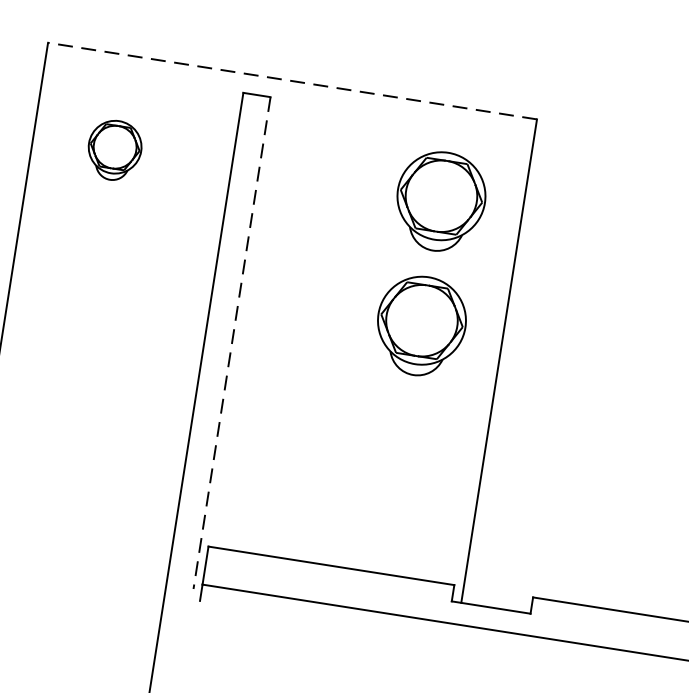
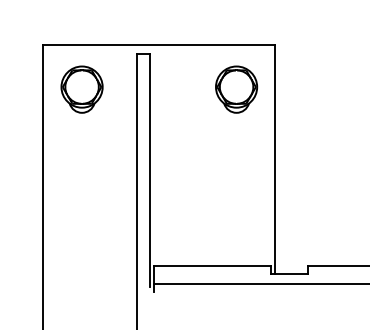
line: (292, 80) -> (159, 44), dashed -> solid
part: (113, 150) -> (81, 89), size x1.67
part: (421, 325) -> (236, 148), removed
line: (232, 343) -> (150, 170), dashed -> solid

